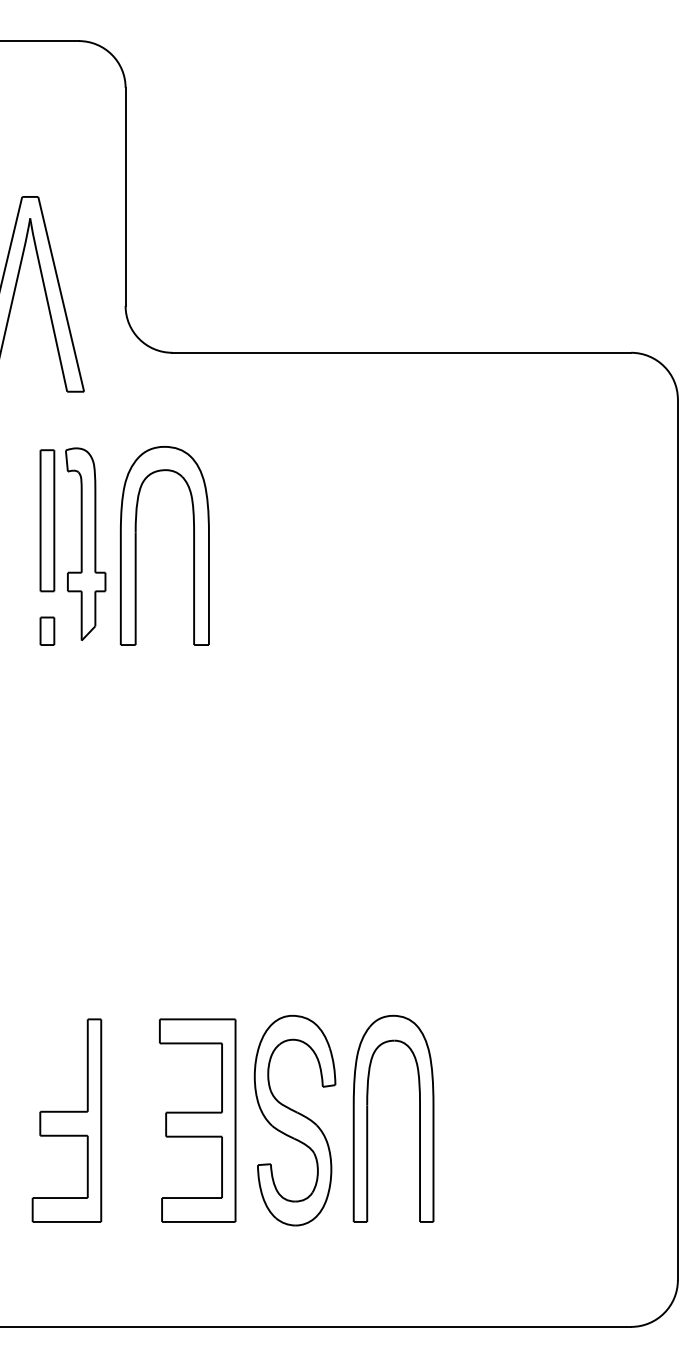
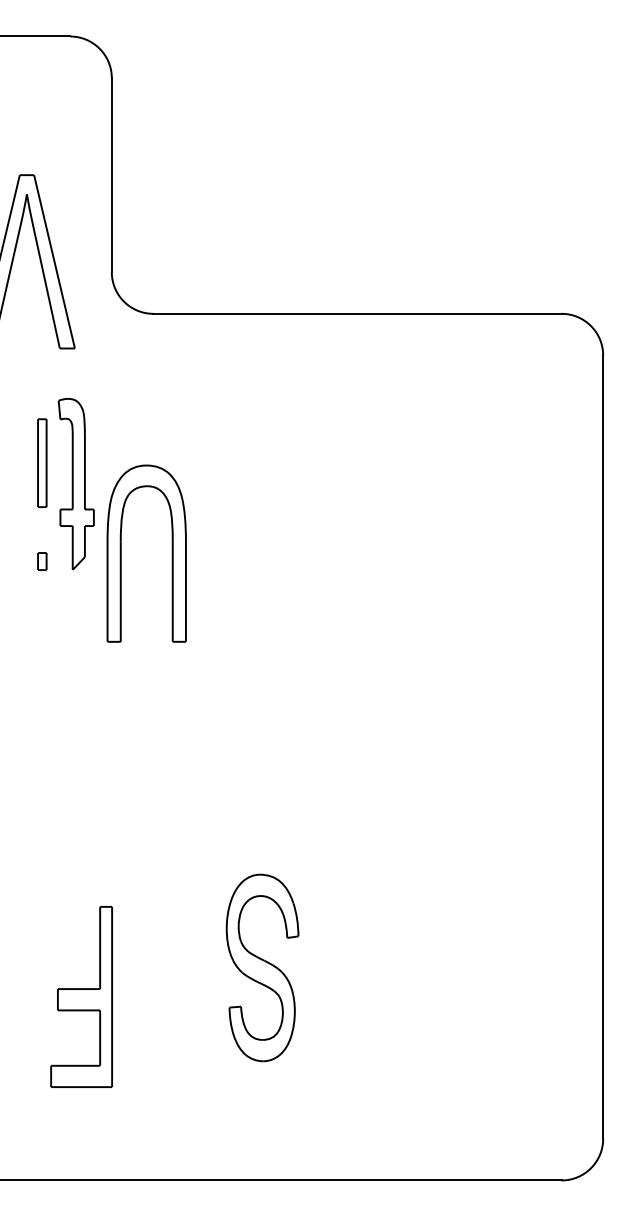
part: (47, 519) -> (42, 462), size x0.7
part: (136, 545) -> (121, 553), moved
part: (47, 631) -> (42, 561), size x0.7
part: (368, 1117) -> (327, 994), removed
part: (66, 1120) -> (81, 996), moved
part: (197, 1120) -> (175, 996), removed
part: (294, 1120) -> (262, 967), moved

